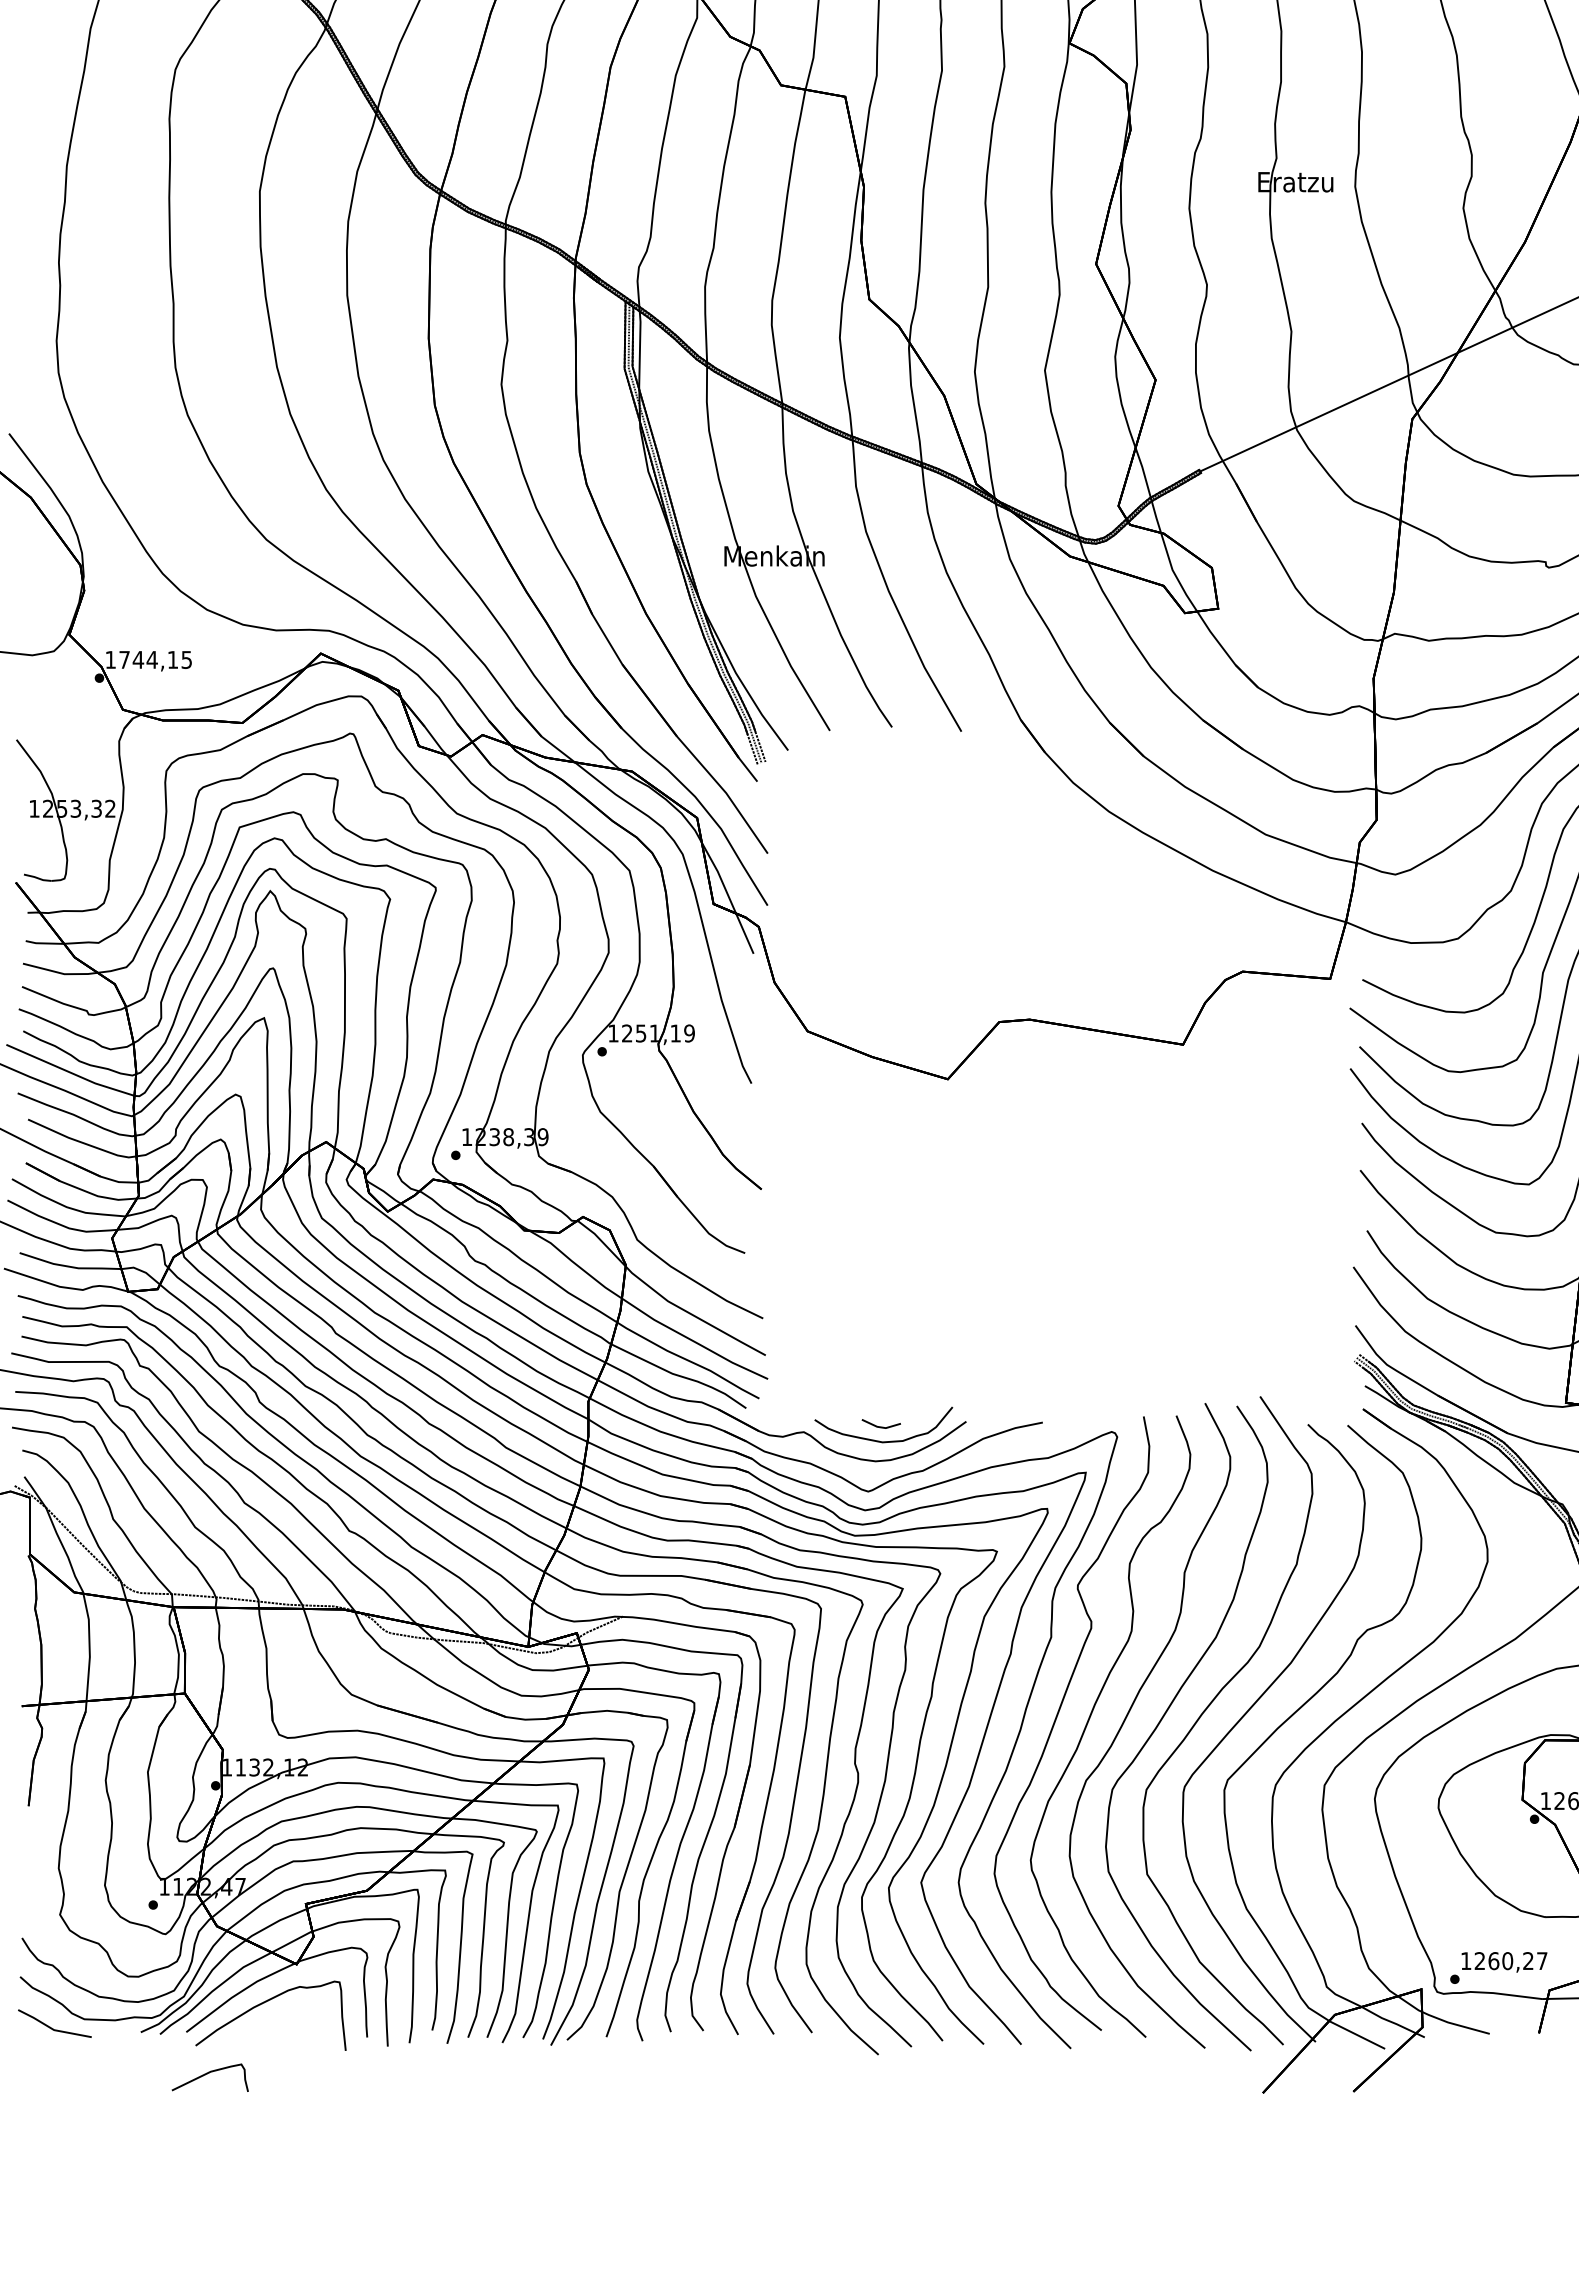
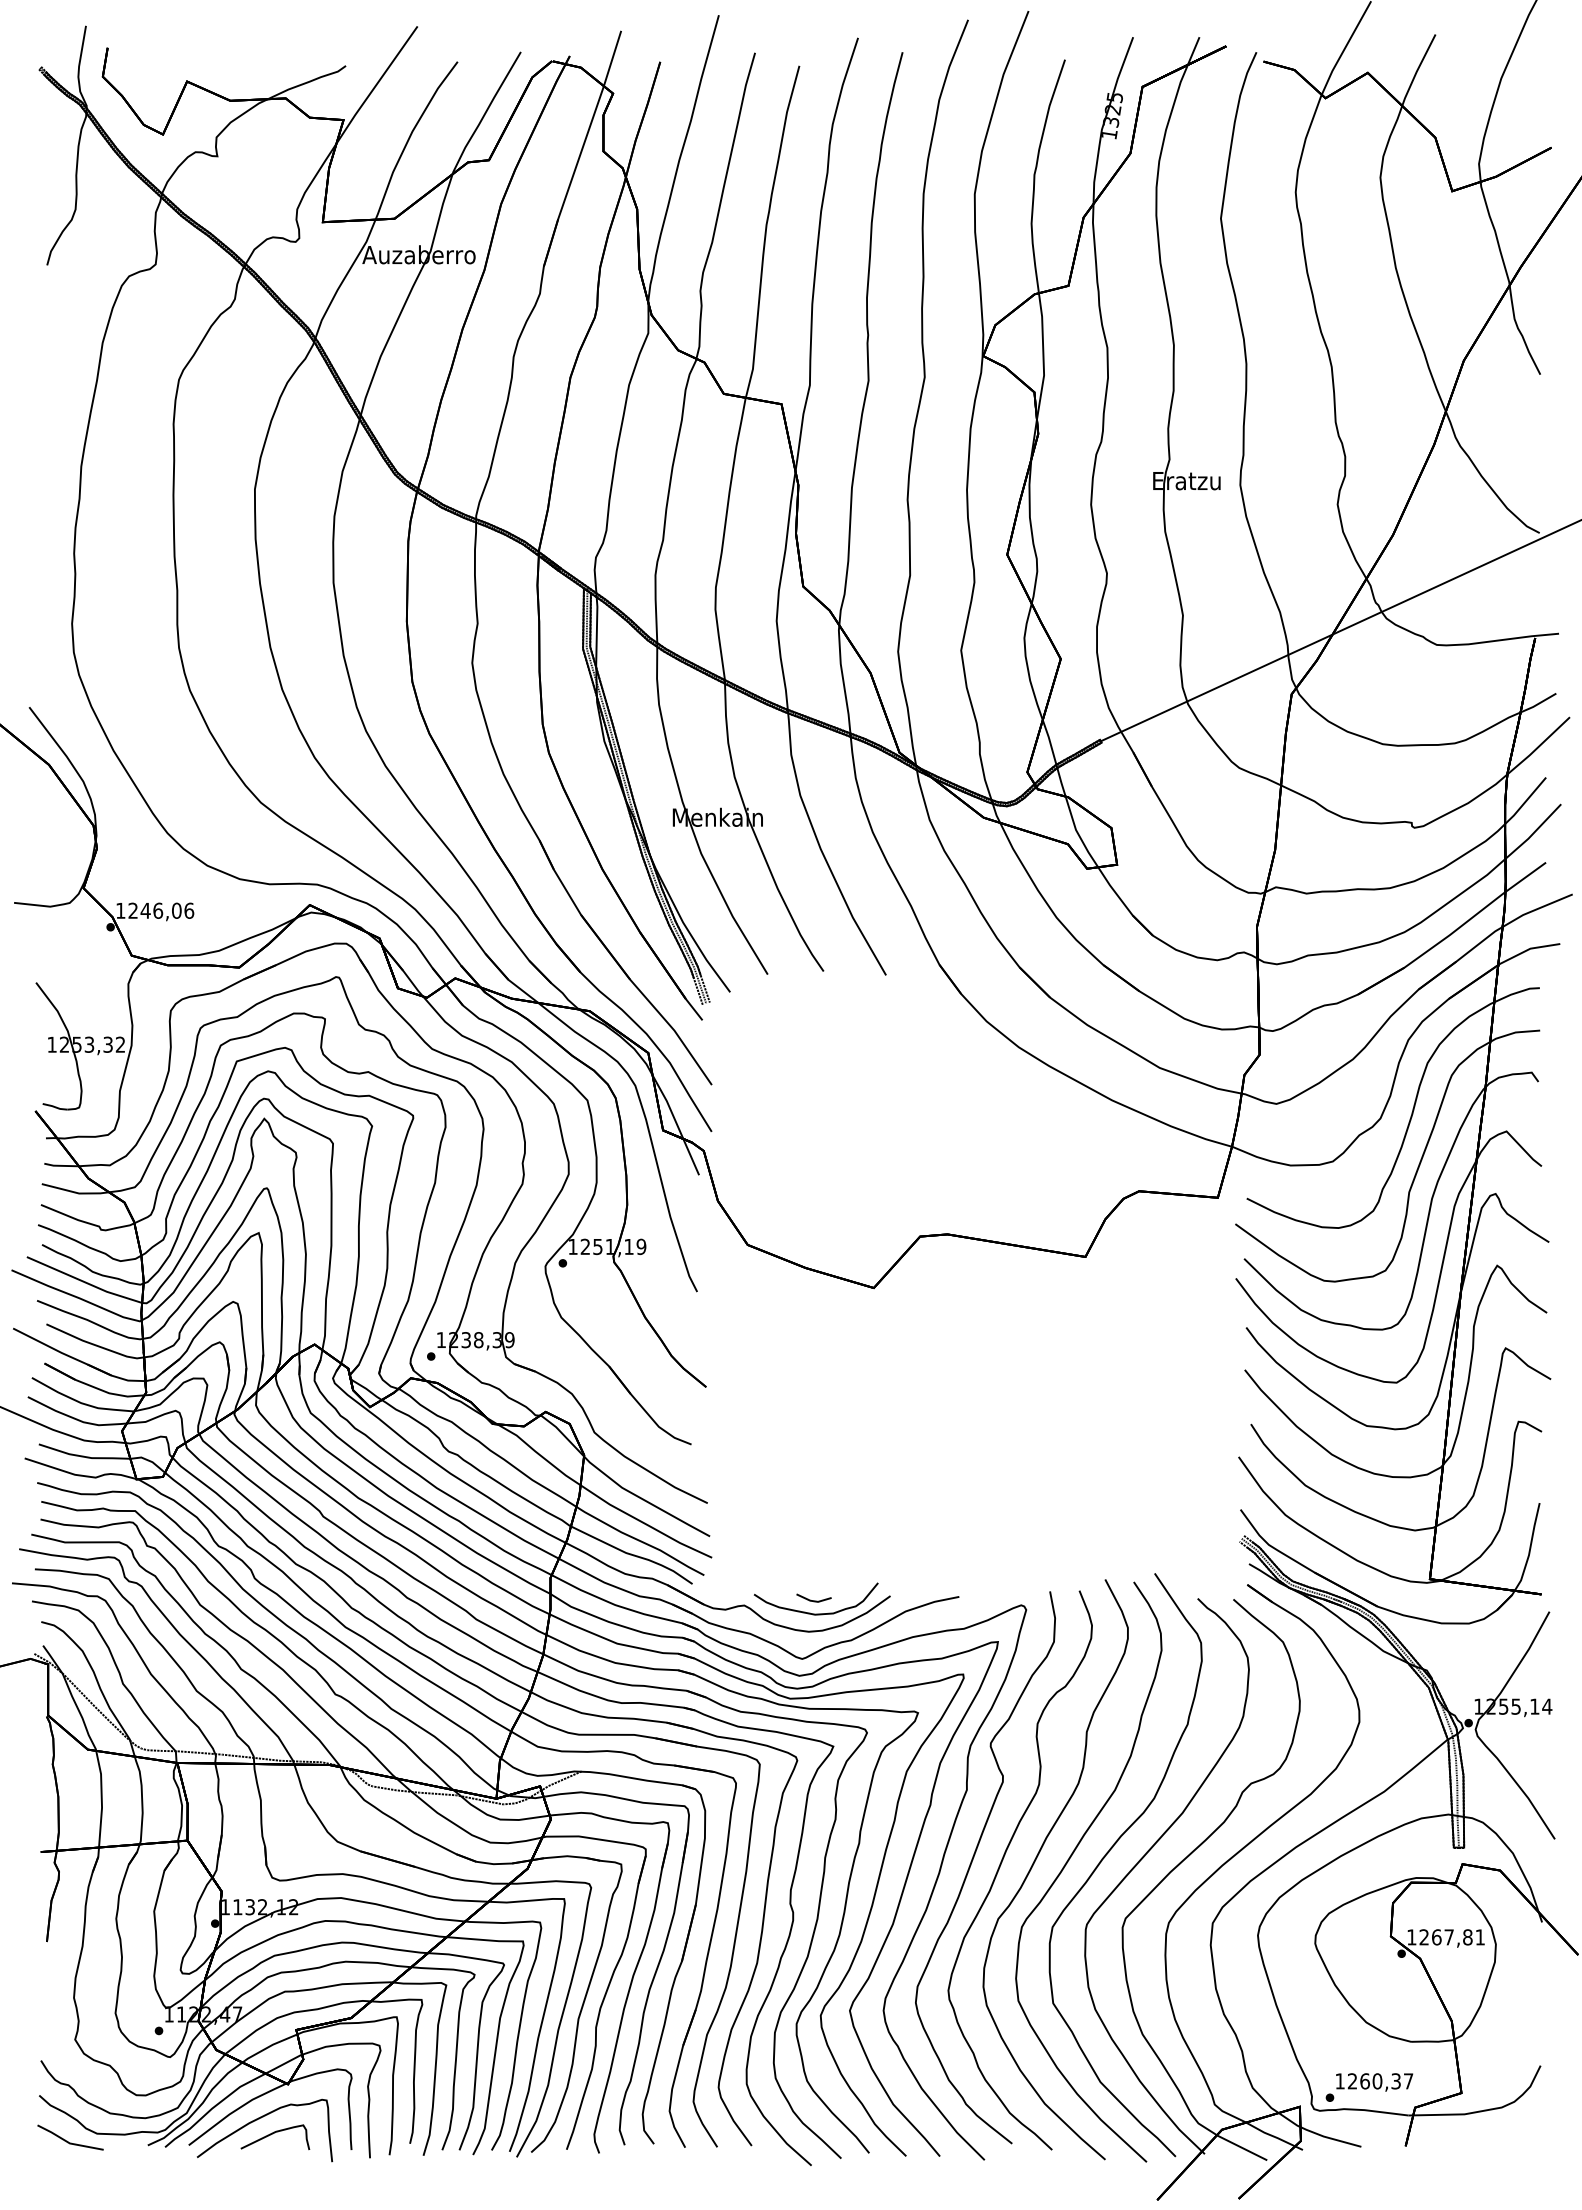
text: (155, 659) -> (161, 910), 1744,15 -> 1246,06
text: (1527, 1961) -> (1395, 2081), 1260,27 -> 1260,37
part: (210, 2077) -> (275, 2137), moved

